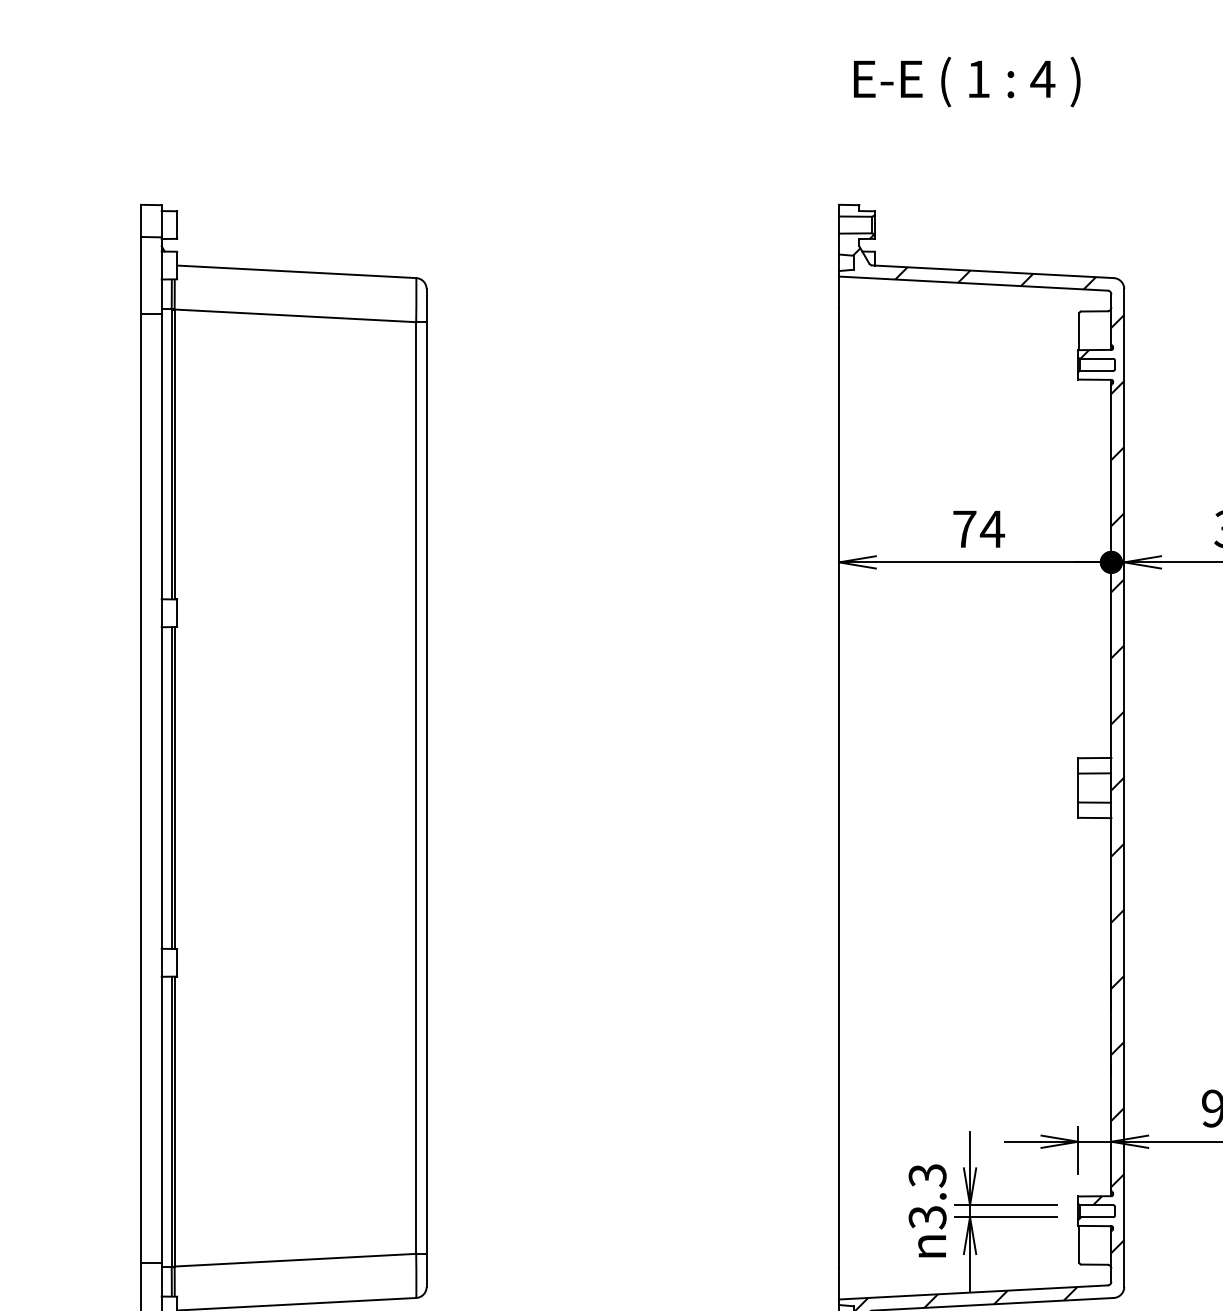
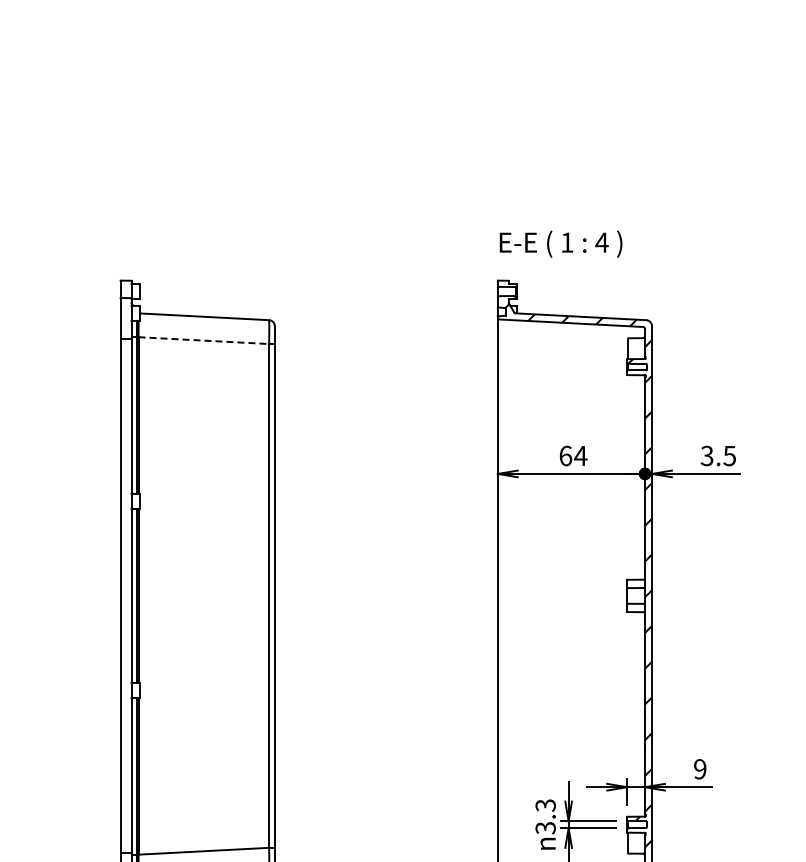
text: (966, 80) -> (560, 243), moved
line: (296, 315) -> (204, 340), solid -> dashed
text: (964, 528) -> (565, 455), 74 -> 64

